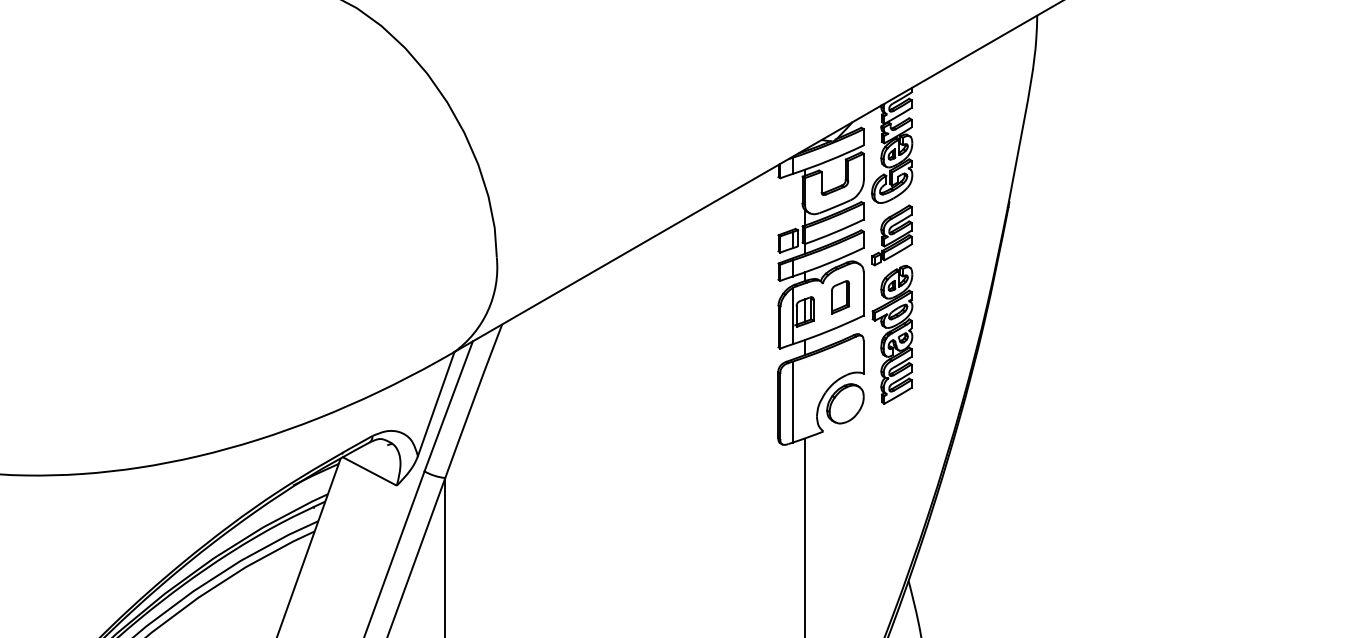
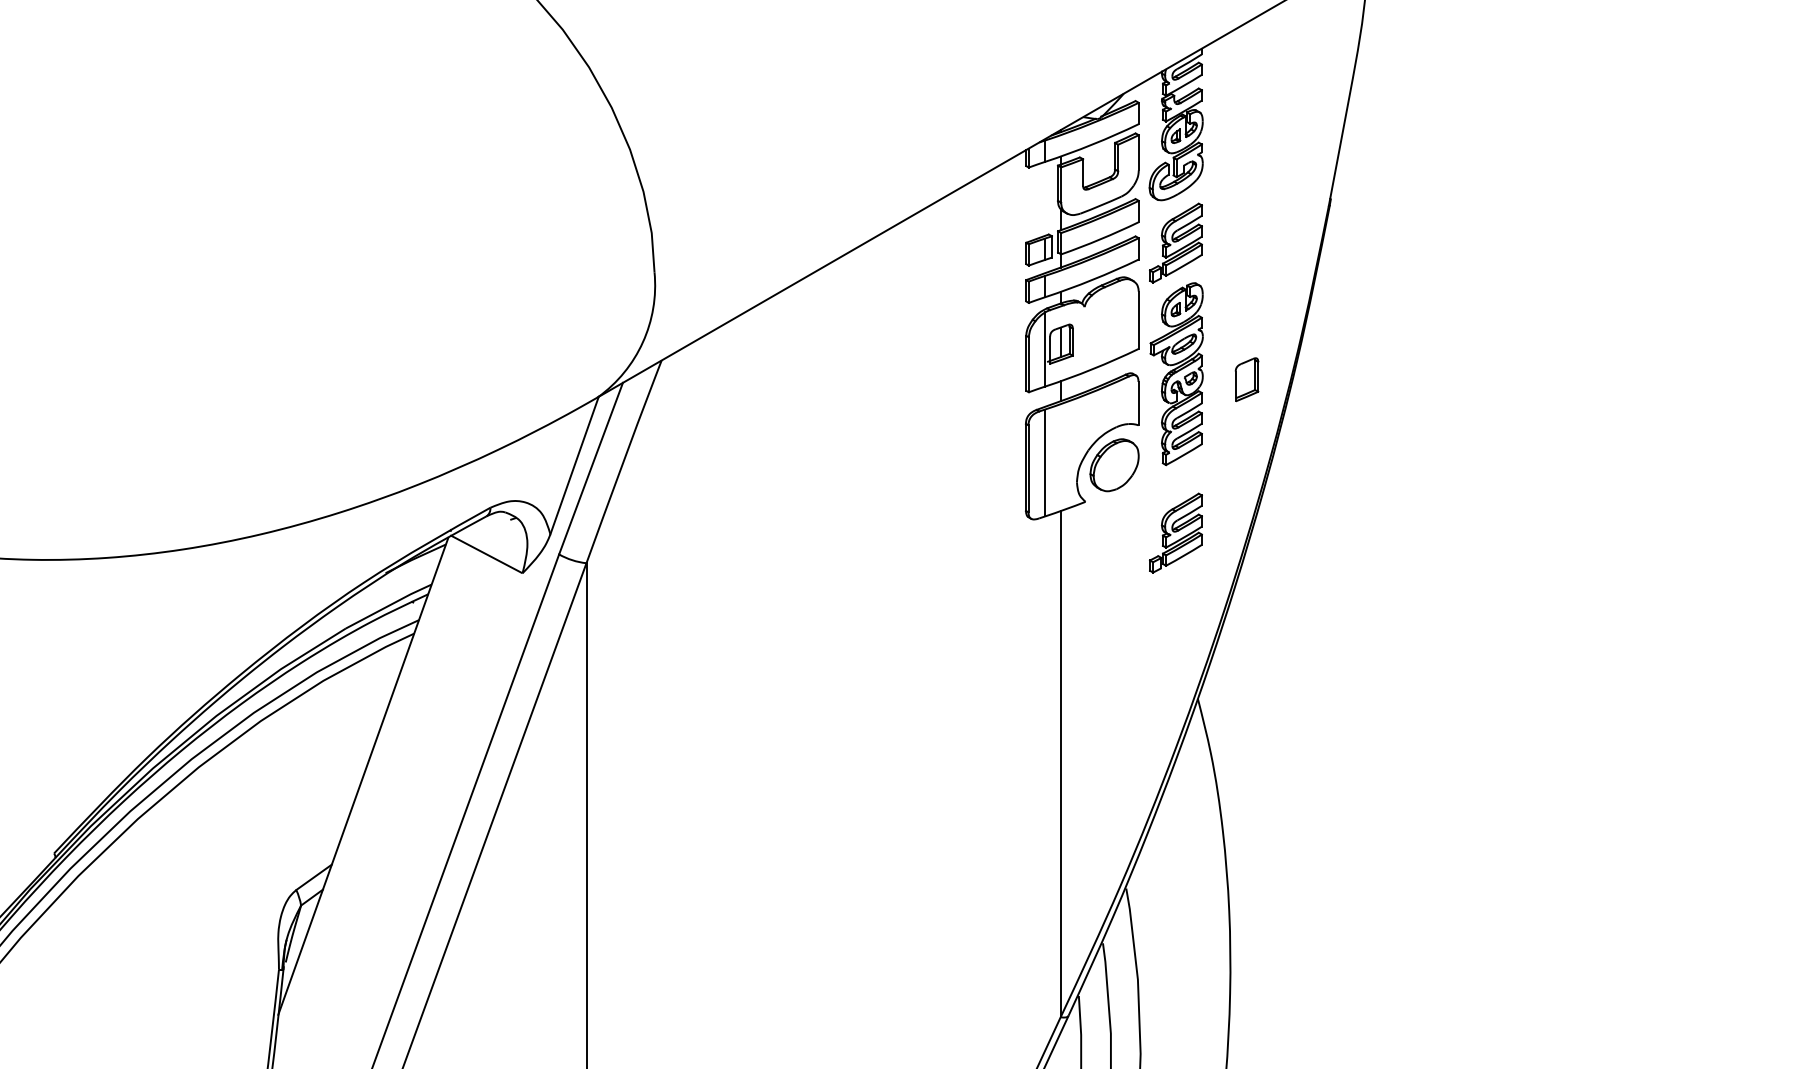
part: (840, 297) -> (1246, 379), moved
part: (891, 454) -> (1175, 532), added

